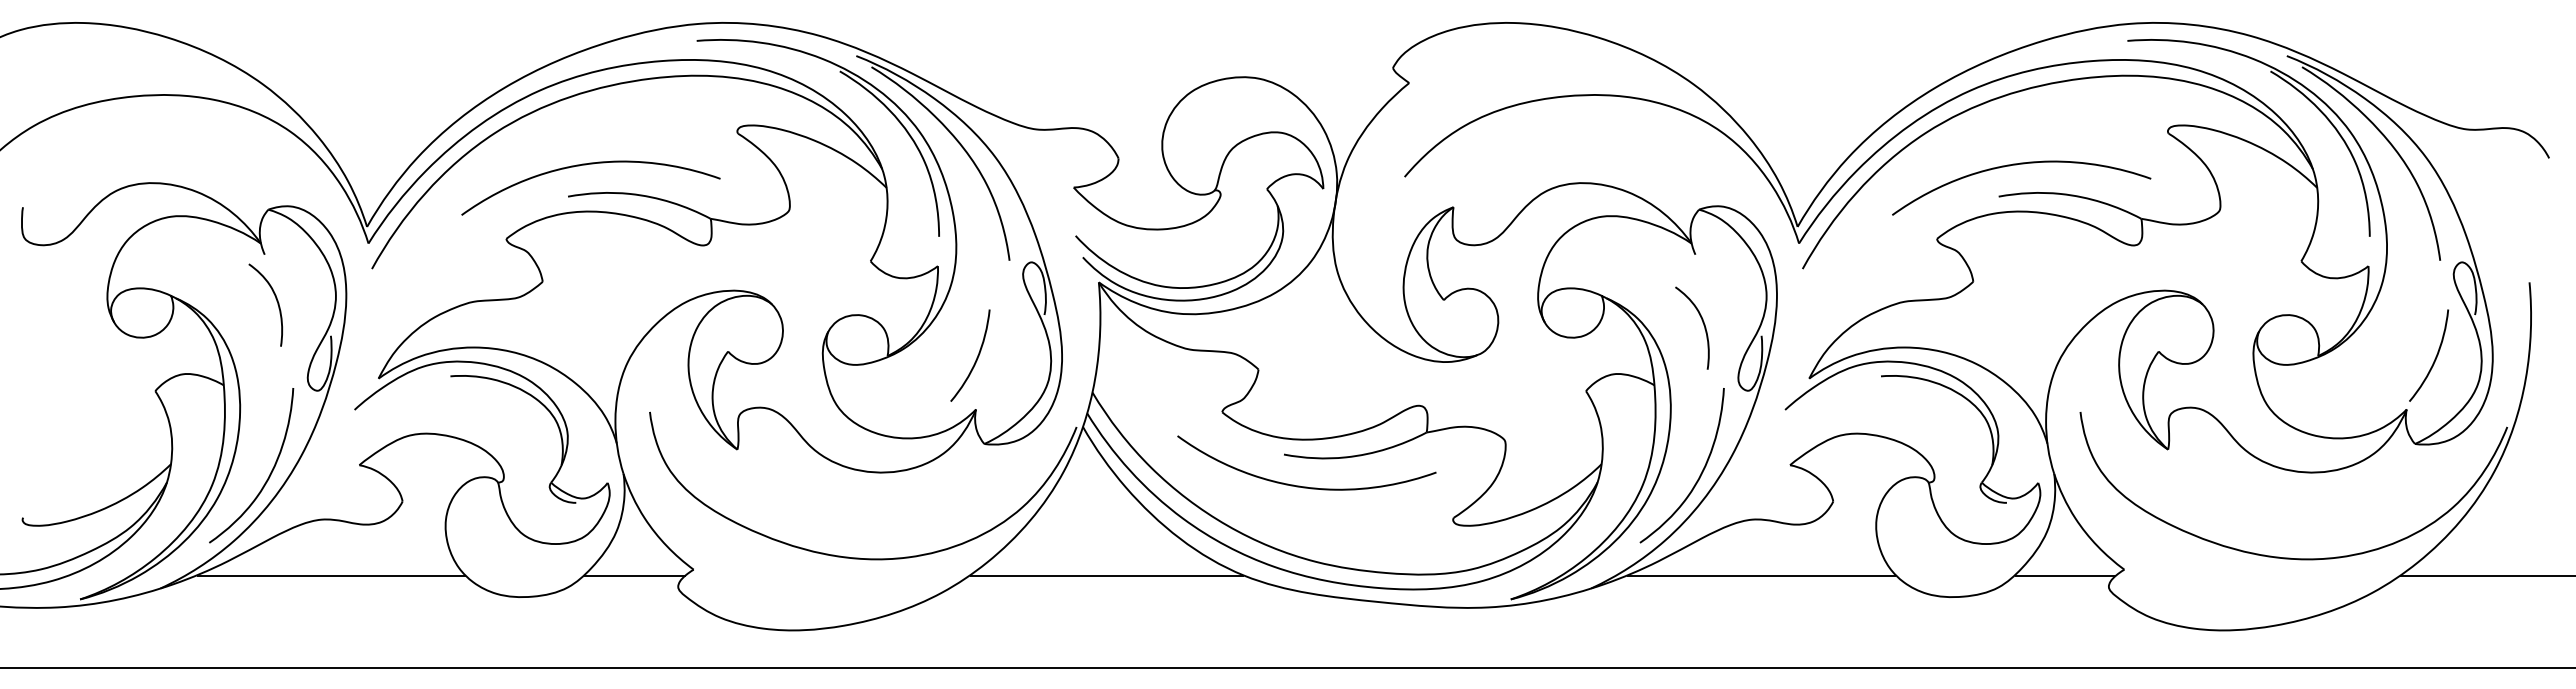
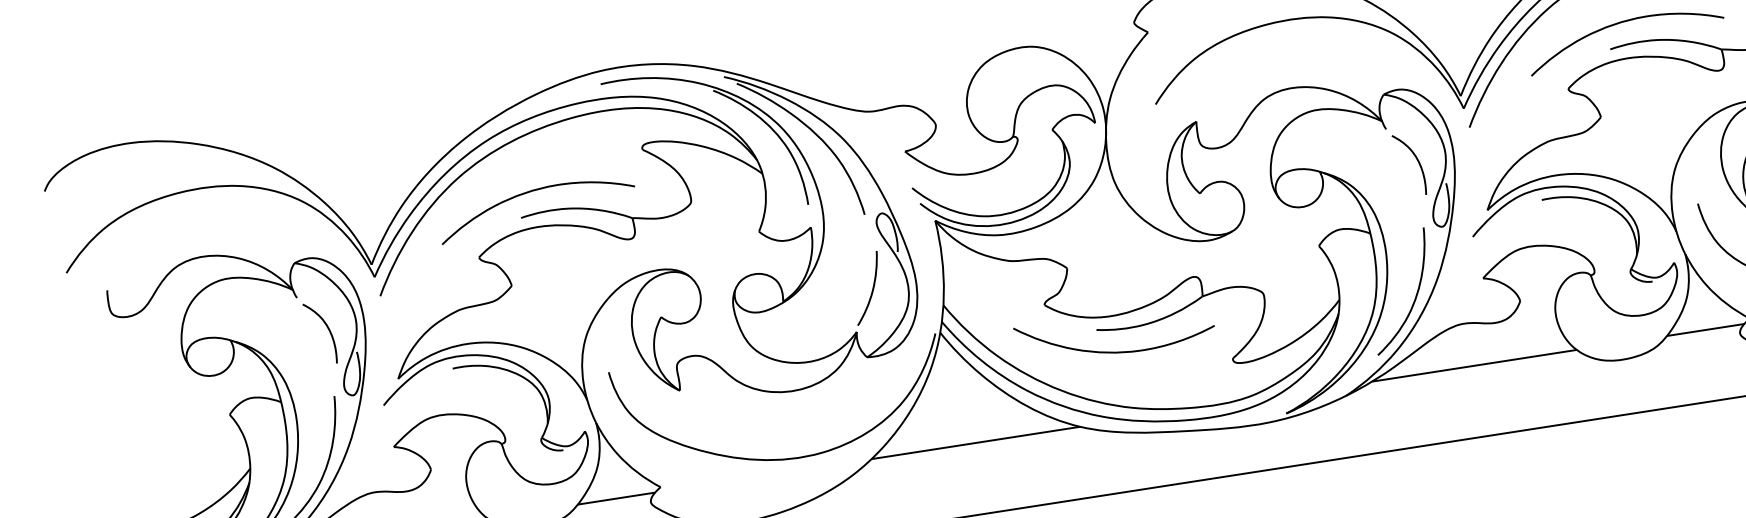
curve: (276, 301) -> (328, 329), moved
curve: (1702, 322) -> (1416, 159), moved
curve: (976, 357) -> (872, 289), moved

